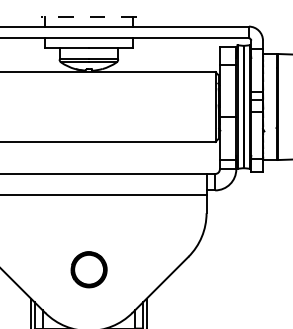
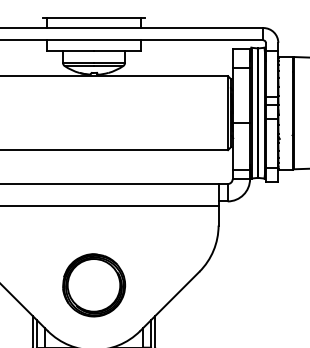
line: (89, 16) -> (94, 17), dashed -> solid
part: (89, 269) -> (94, 285), size x1.67

